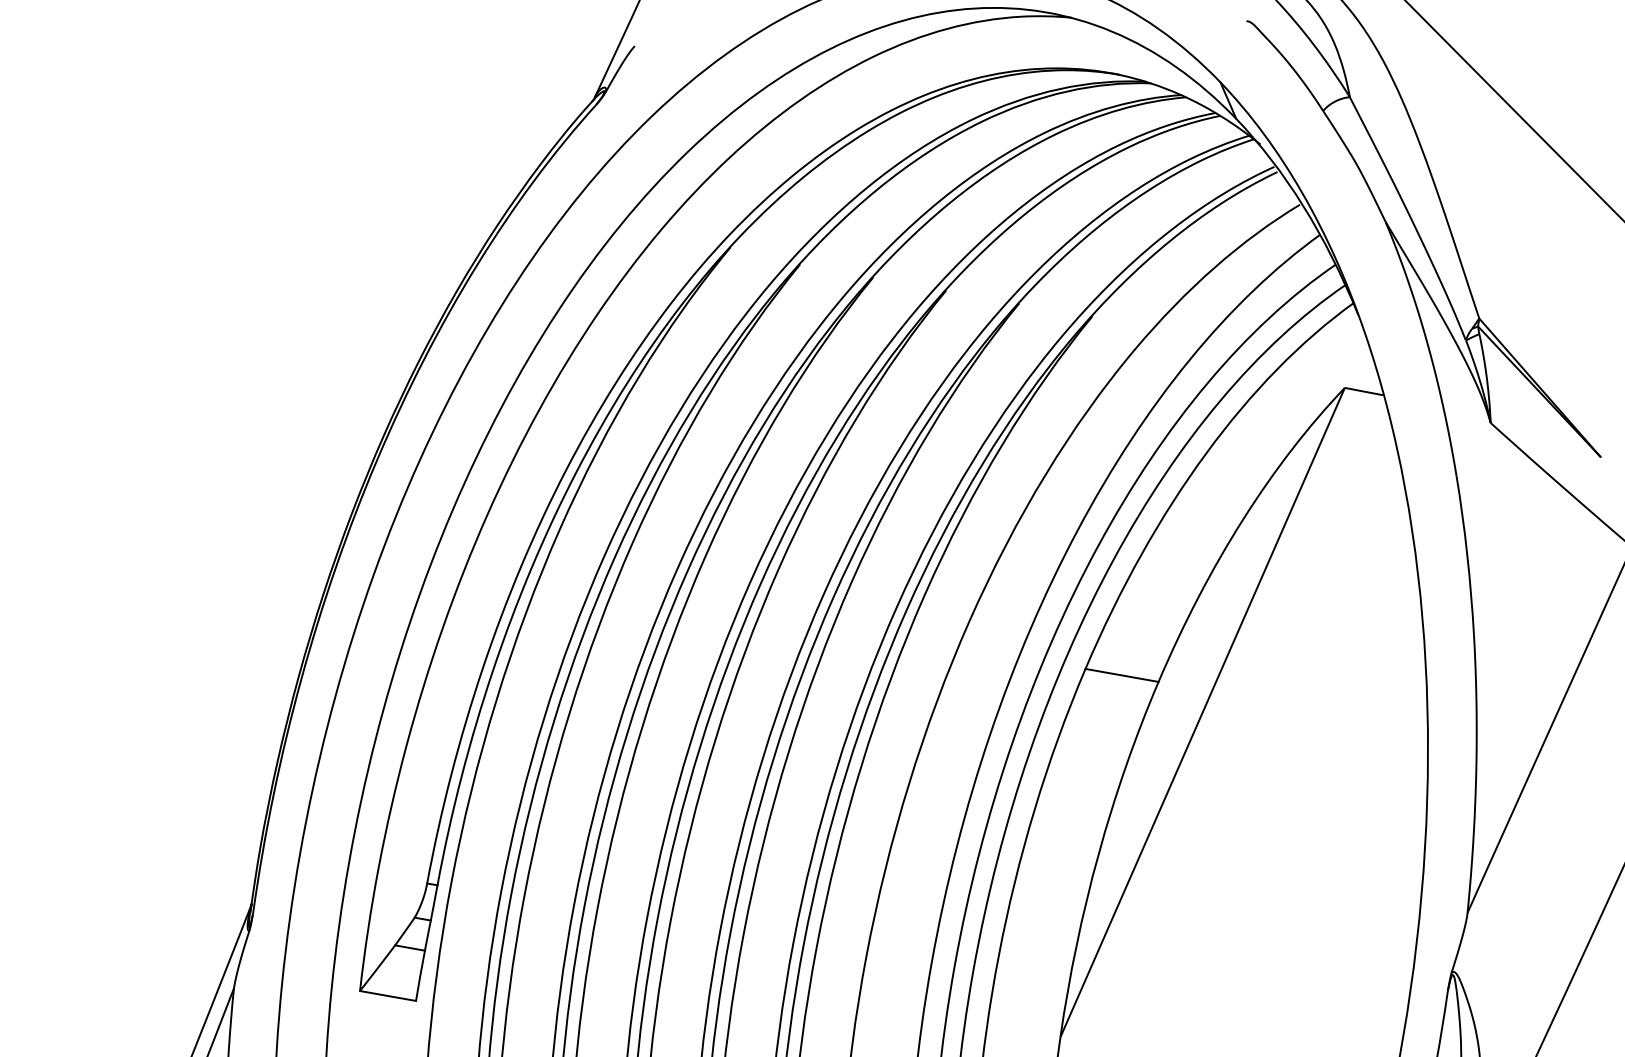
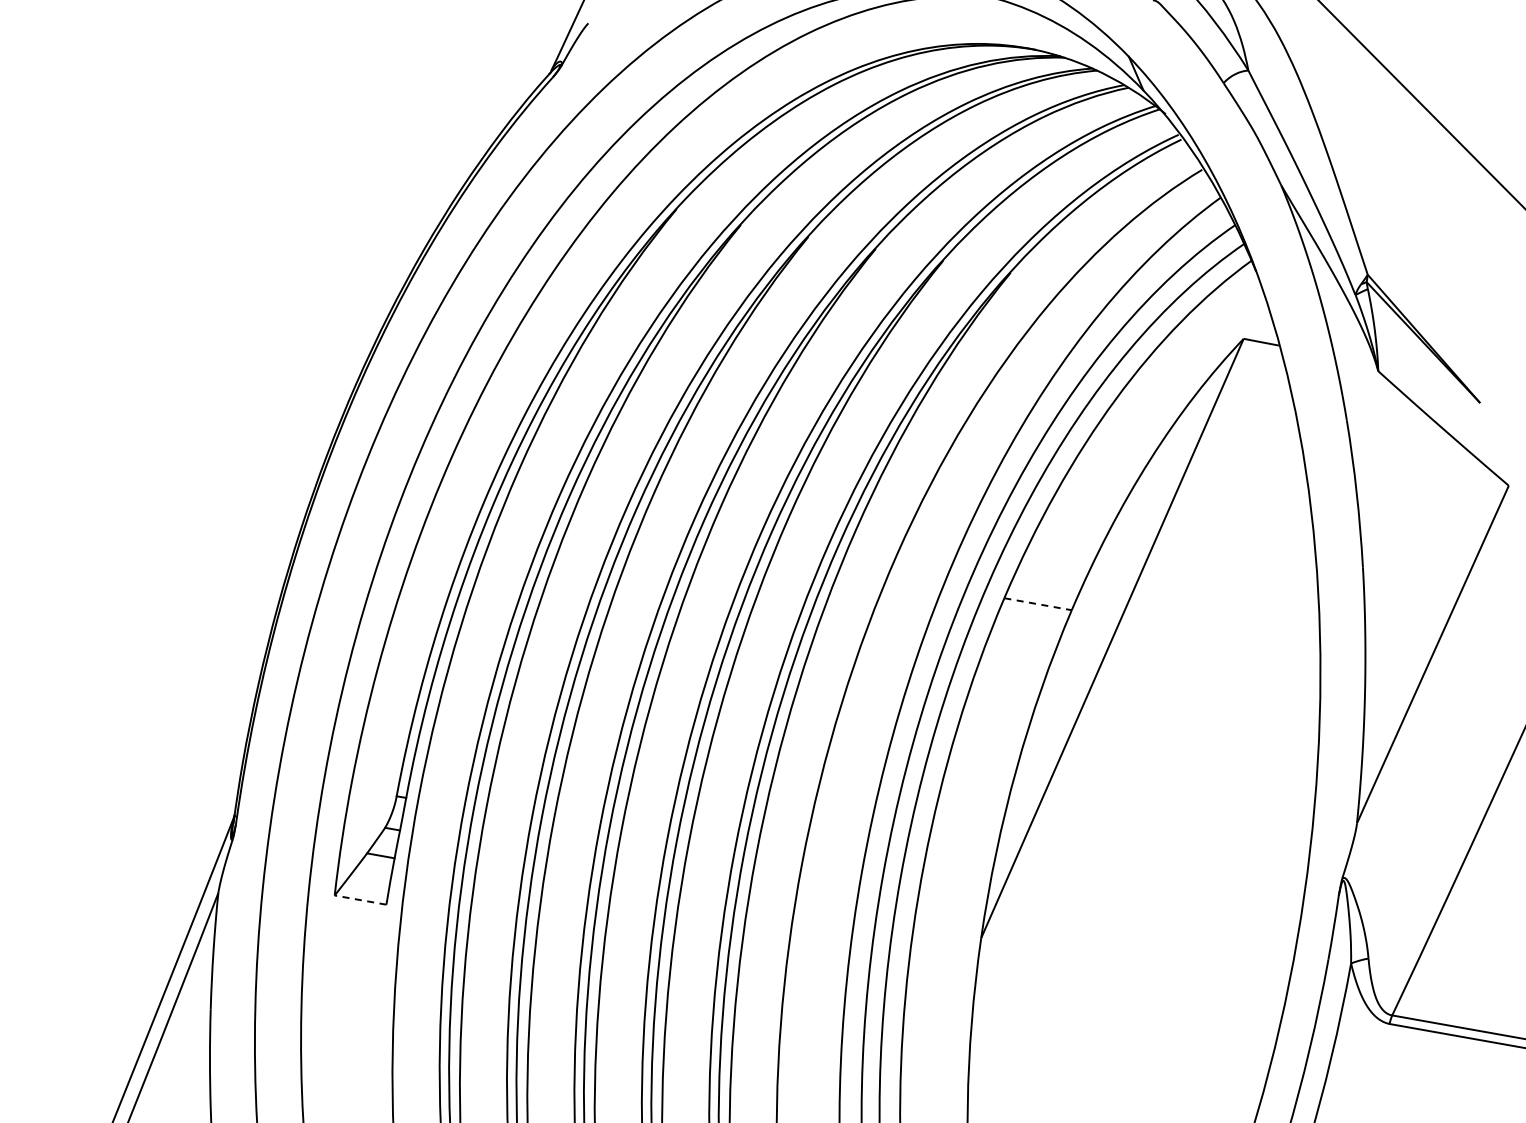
line: (1122, 675) -> (1038, 604), solid -> dashed
line: (387, 996) -> (360, 900), solid -> dashed

